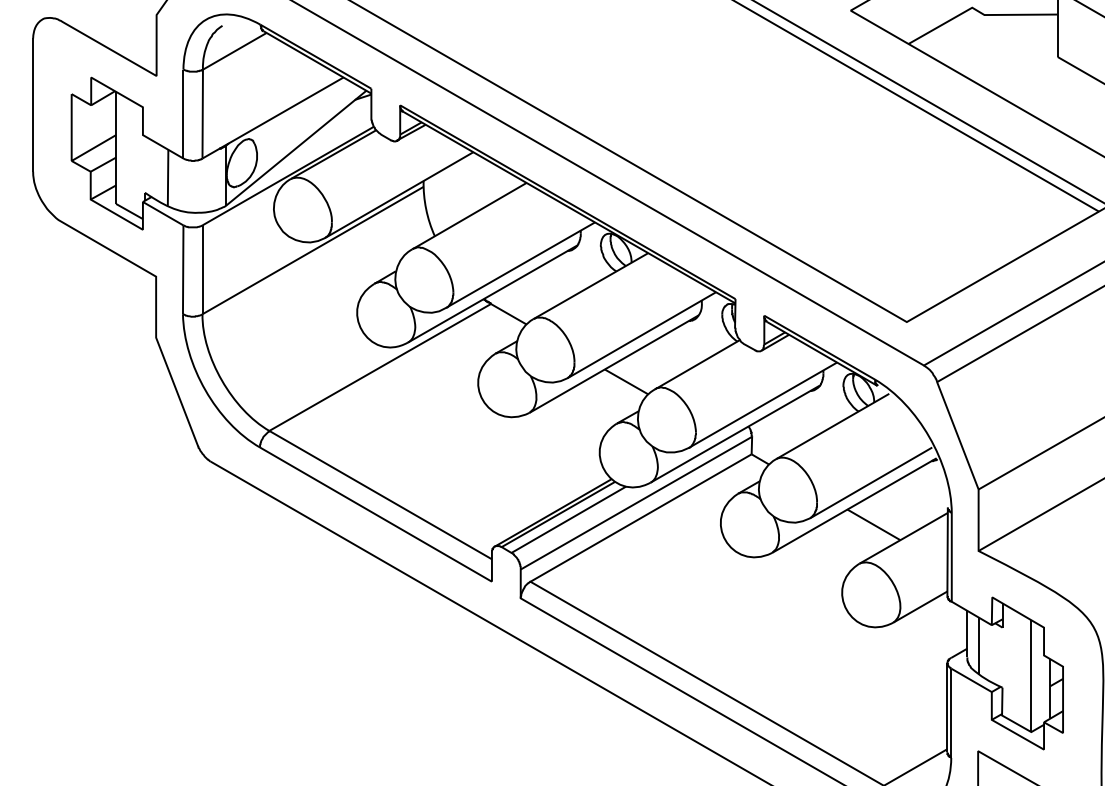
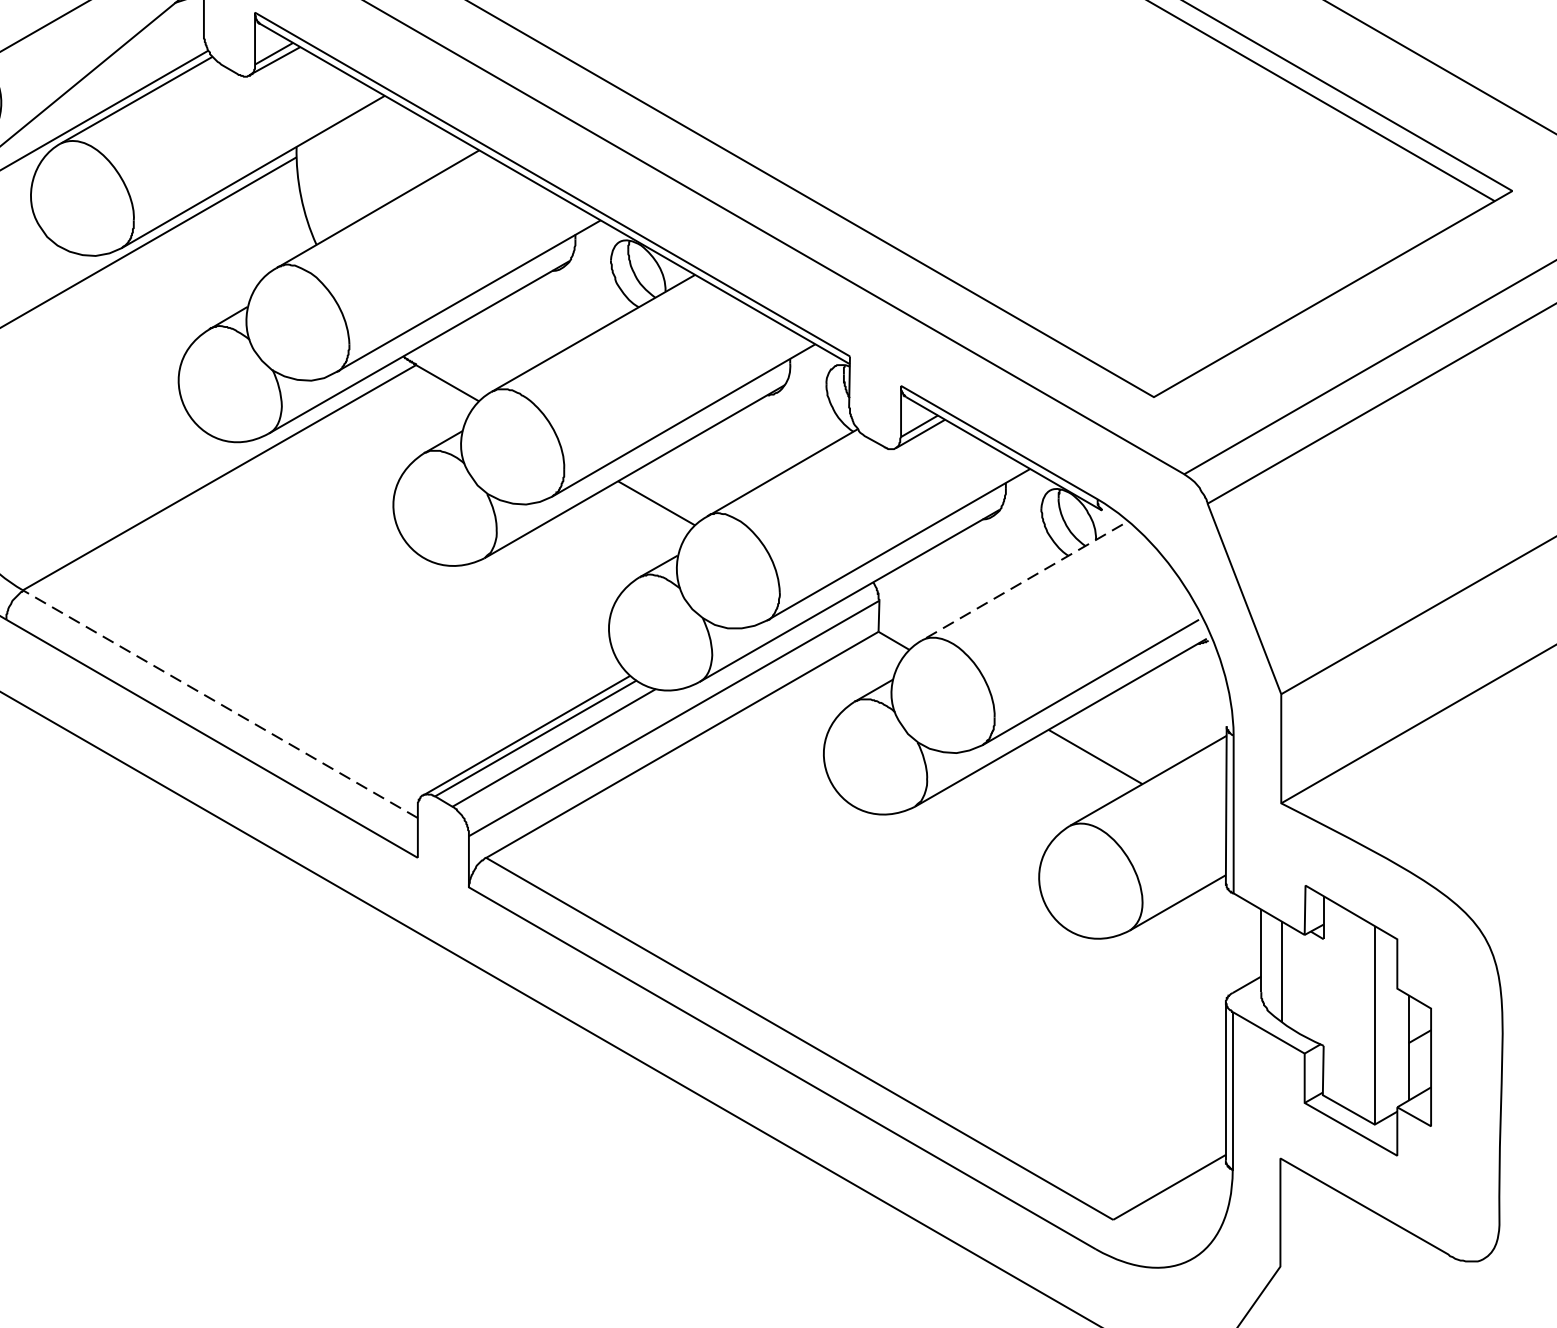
line: (832, 426) -> (1022, 582), solid -> dashed
line: (380, 494) -> (220, 703), solid -> dashed

